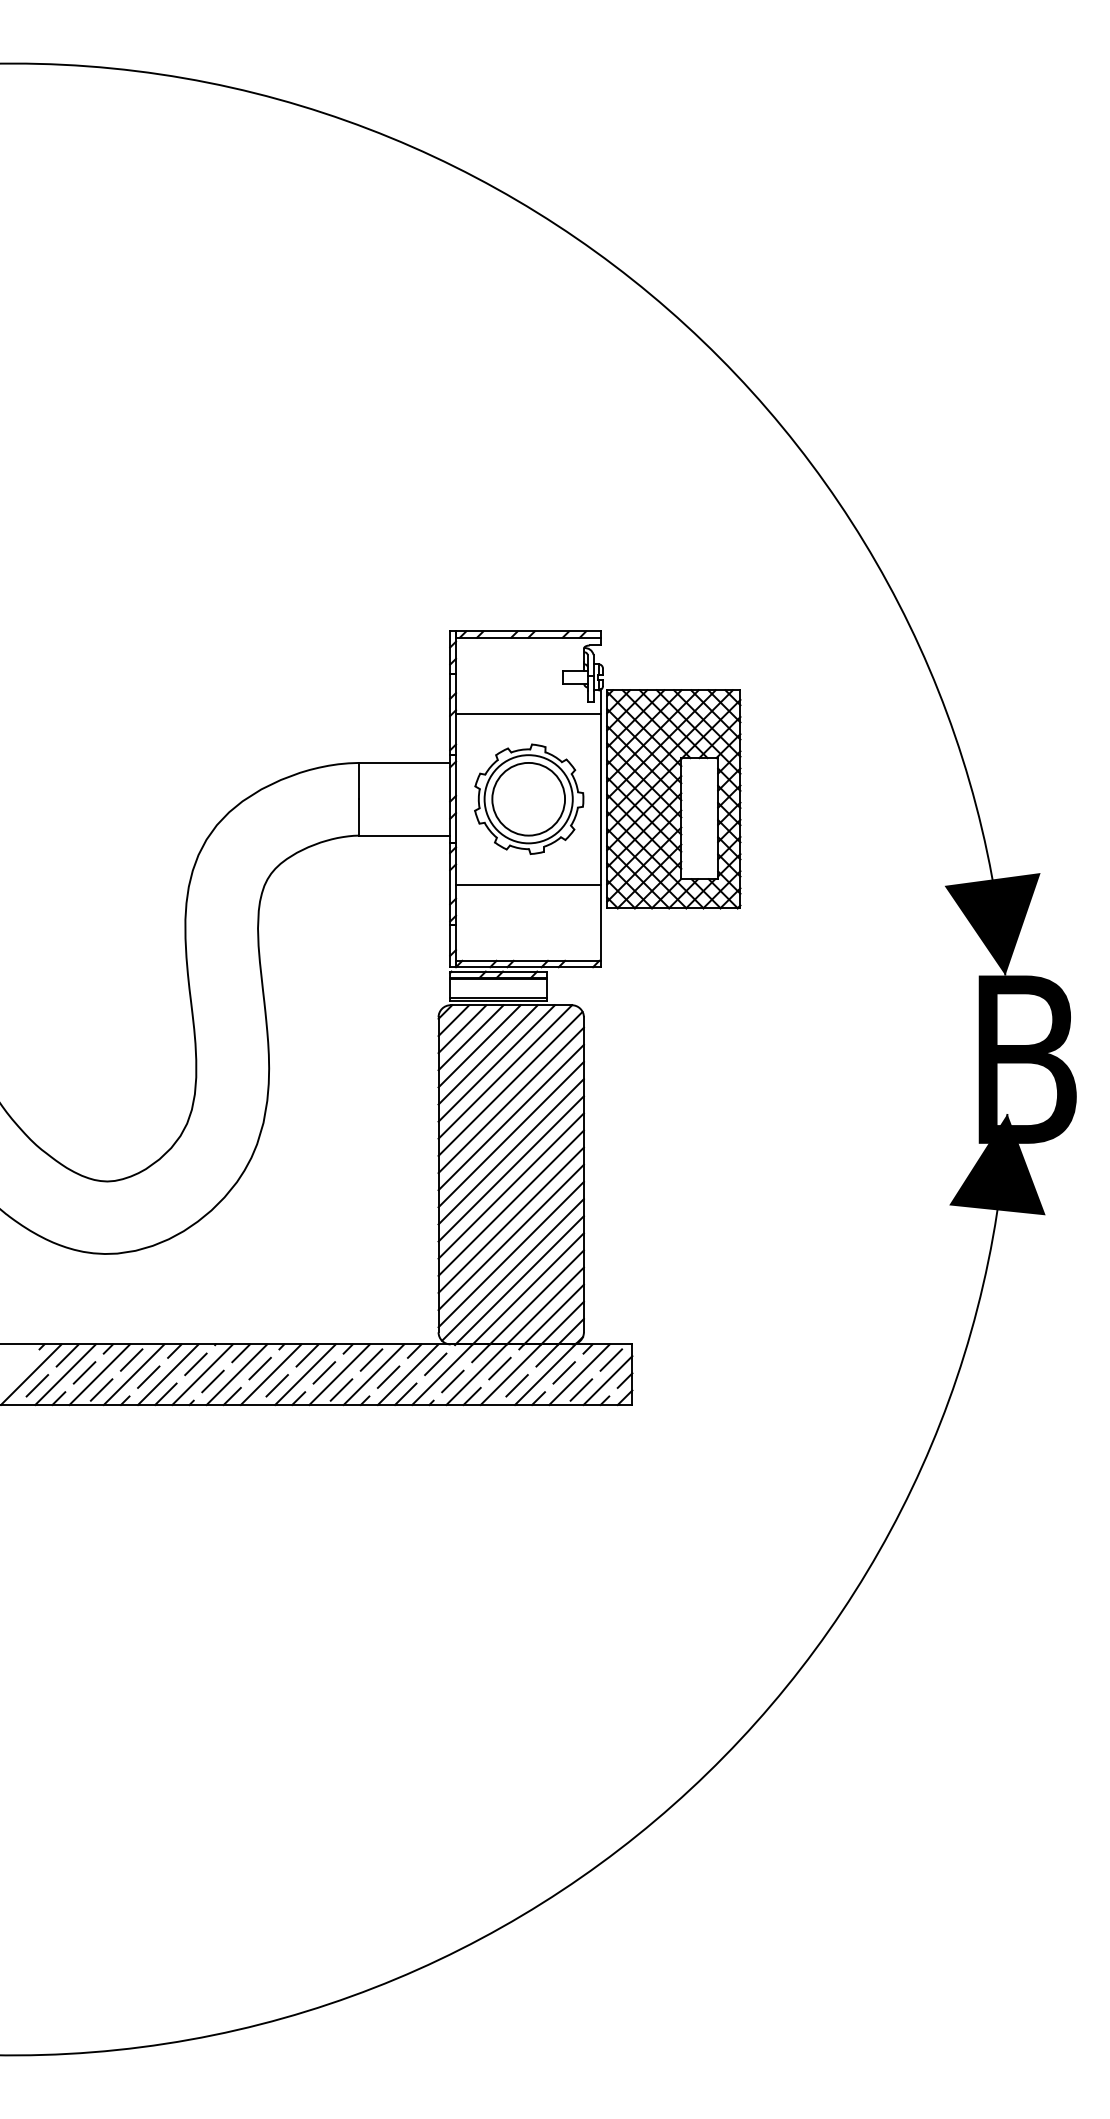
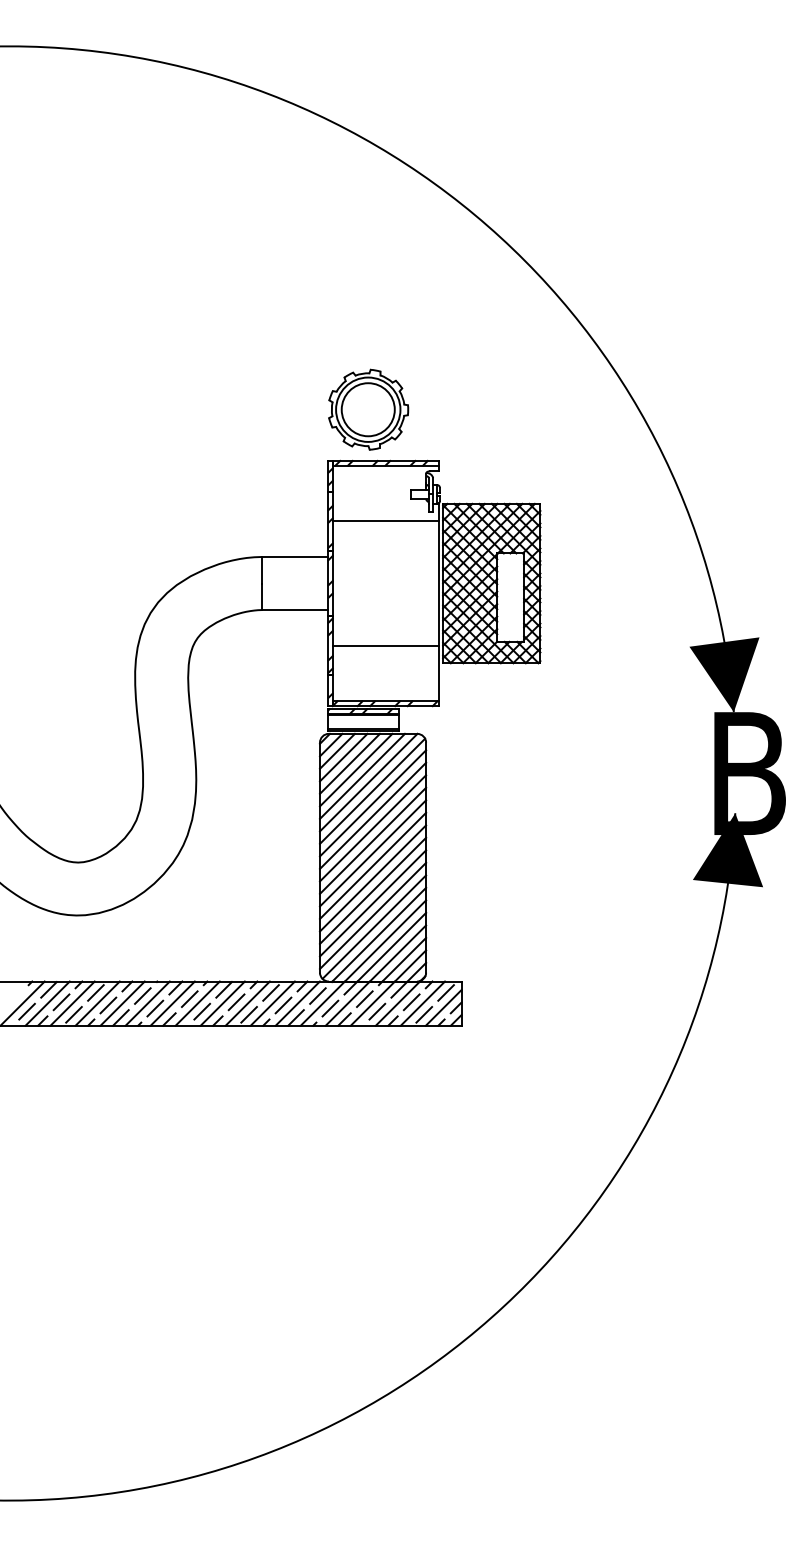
part: (529, 798) -> (368, 409), moved

